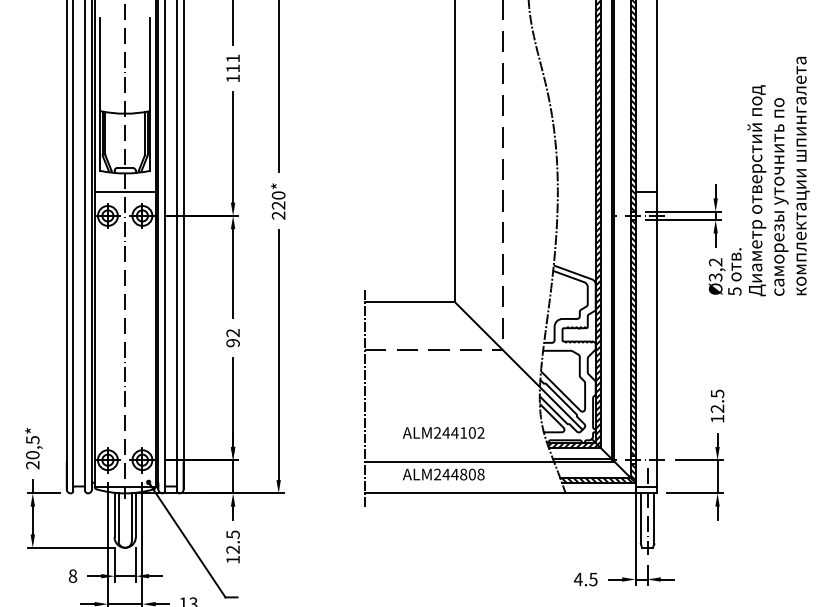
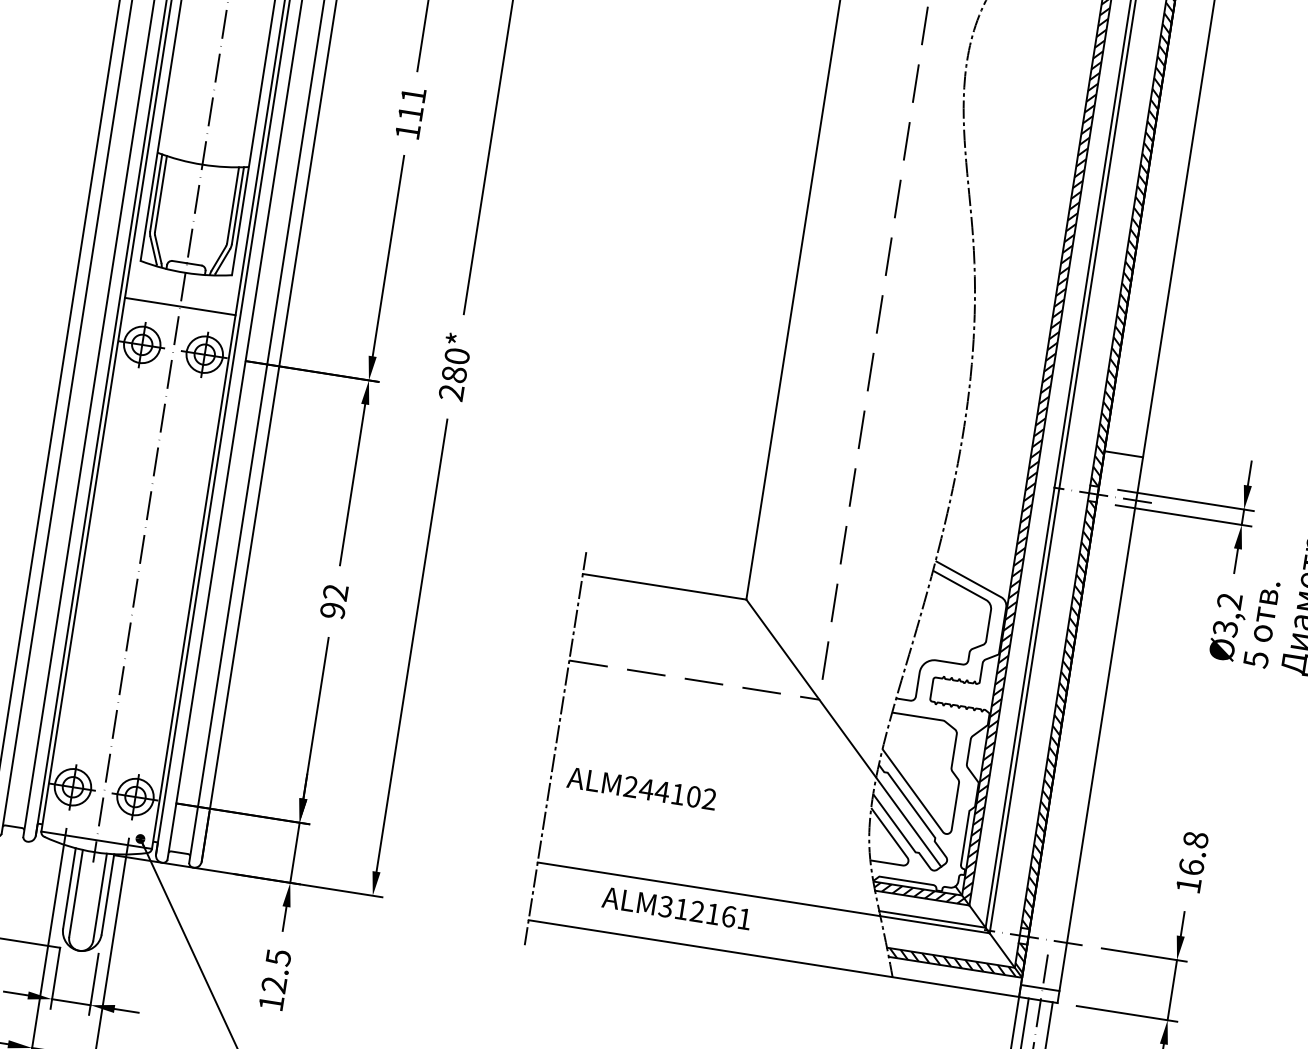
text: (278, 205) -> (454, 374), 220* -> 280*
text: (717, 401) -> (1193, 853), 12.5 -> 16.8
text: (443, 432) -> (641, 787), moved
text: (459, 474) -> (705, 912), ALM244808 -> ALM312161

